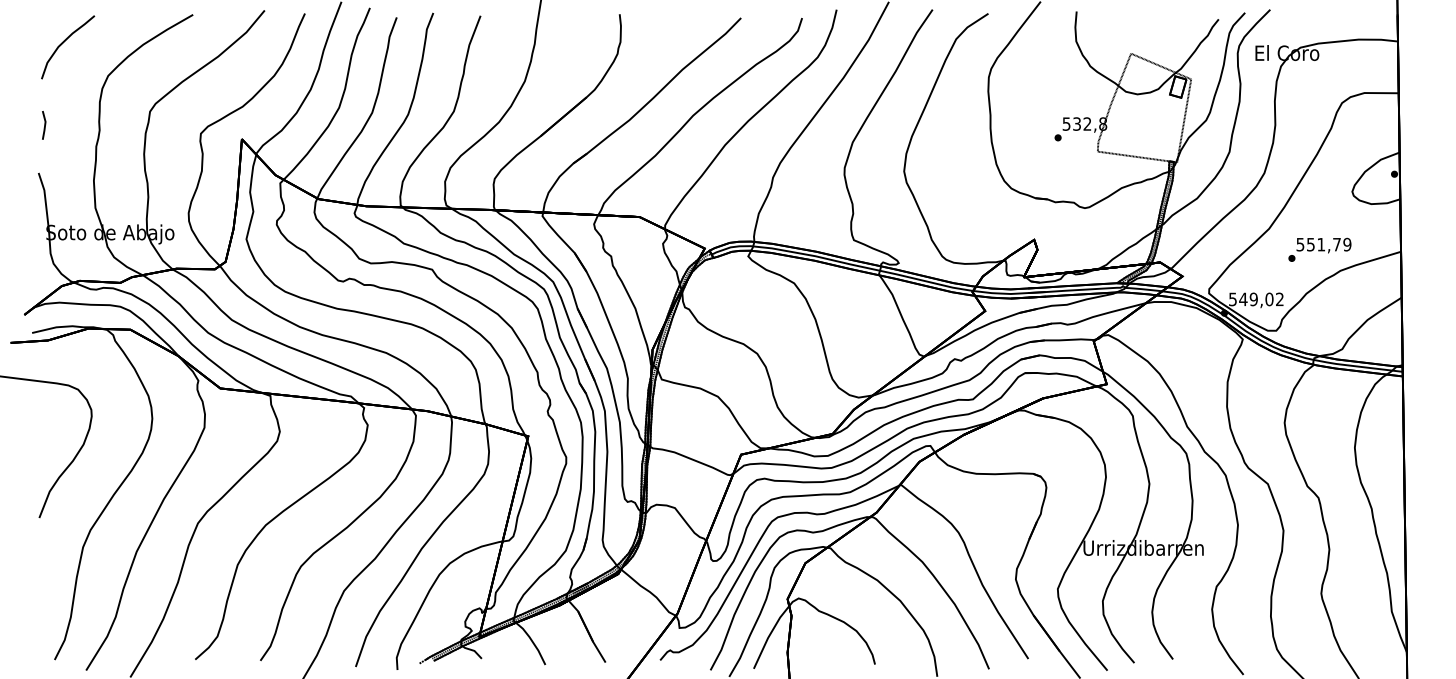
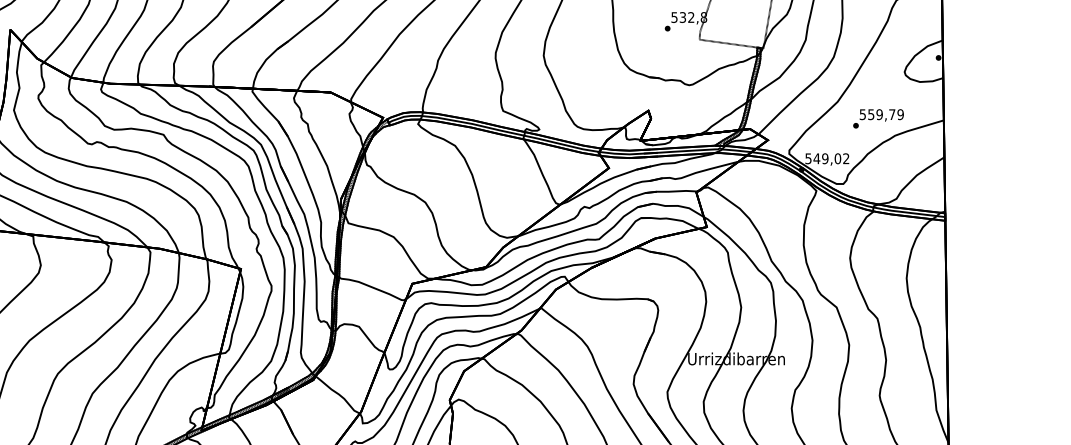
text: (1321, 244) -> (879, 114), 551,79 -> 559,79

